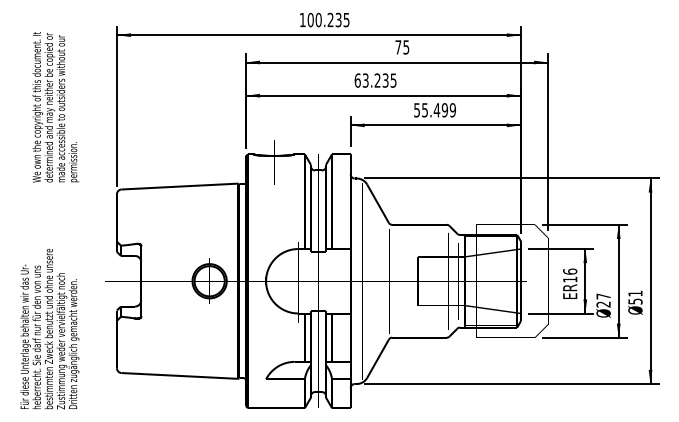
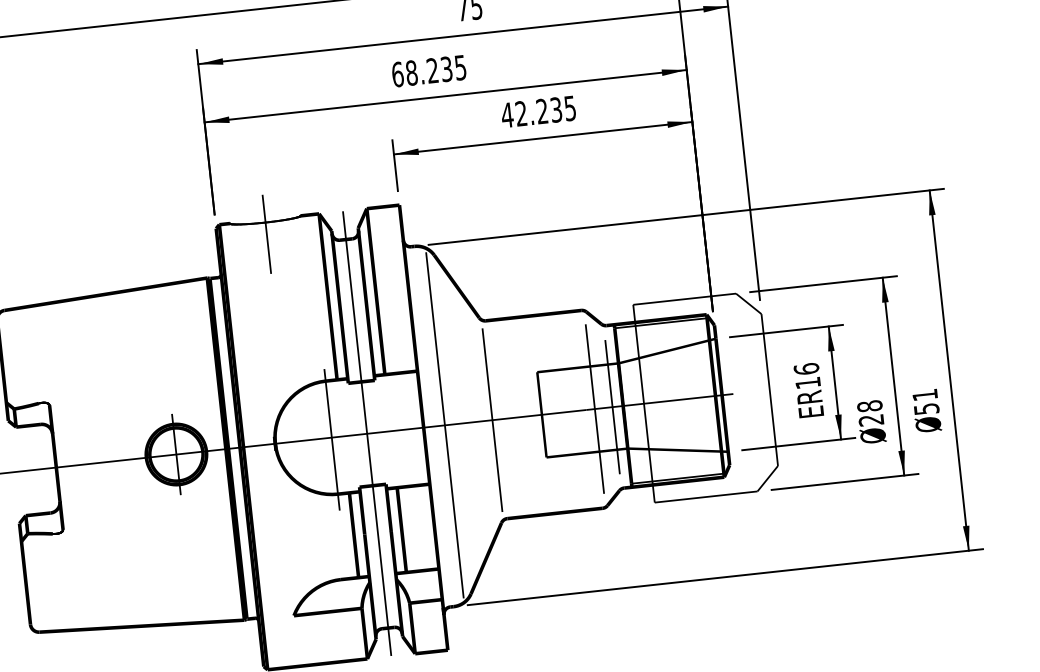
text: (365, 80) -> (411, 72), 63.235 -> 68.235
text: (434, 110) -> (538, 112), 55.499 -> 42.235
text: (603, 296) -> (869, 406), 27 -> 28

